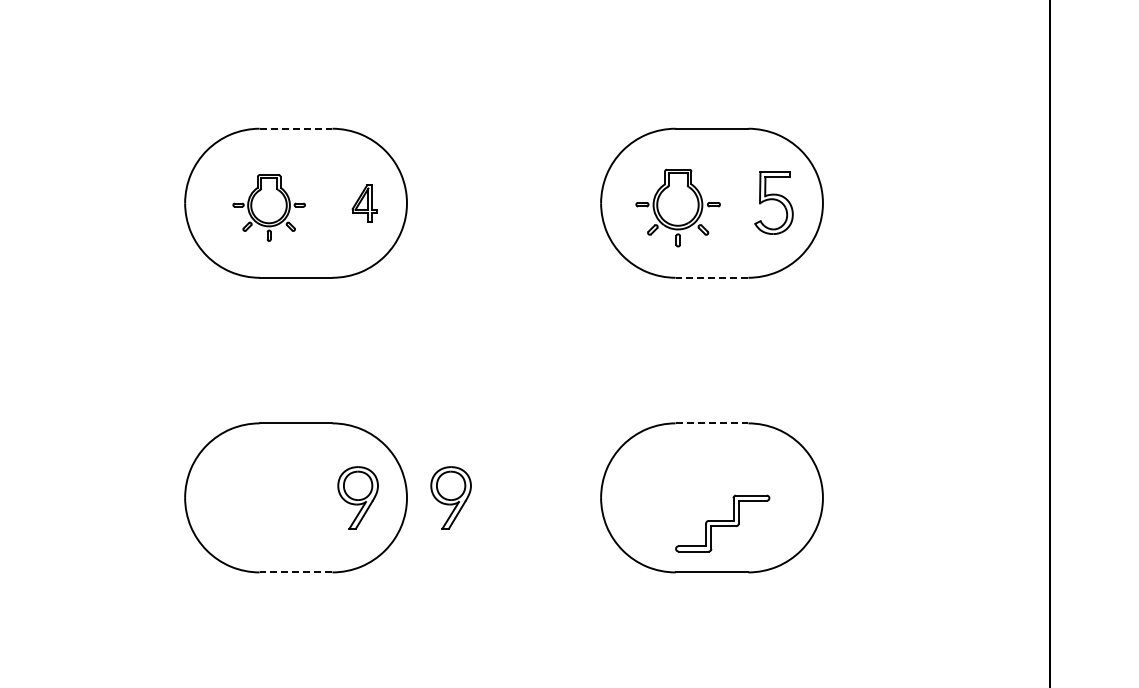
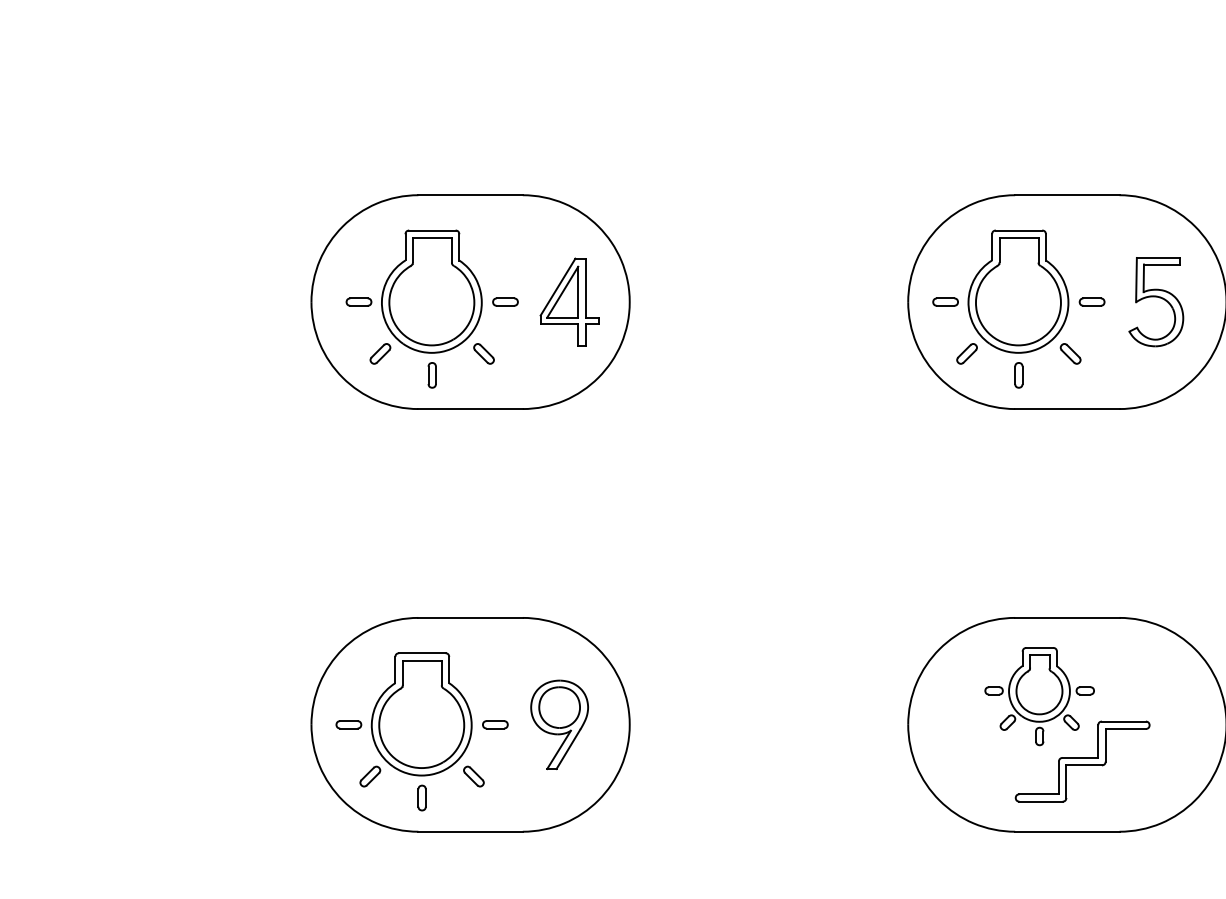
line: (296, 128) -> (471, 194), dashed -> solid
part: (364, 203) -> (568, 302), size x1.67
part: (268, 207) -> (431, 308), size x1.67
part: (677, 207) -> (1017, 308), size x1.43
line: (711, 277) -> (1066, 408), dashed -> solid
line: (712, 423) -> (1068, 618), dashed -> solid
part: (692, 477) -> (1039, 695), added
part: (450, 497) -> (692, 724), removed
part: (261, 502) -> (421, 731), added
line: (295, 572) -> (469, 831), dashed -> solid

